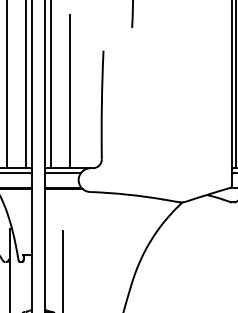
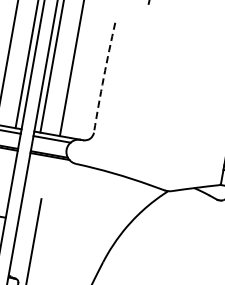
arc: (101, 104) -> (103, 77), solid -> dashed

